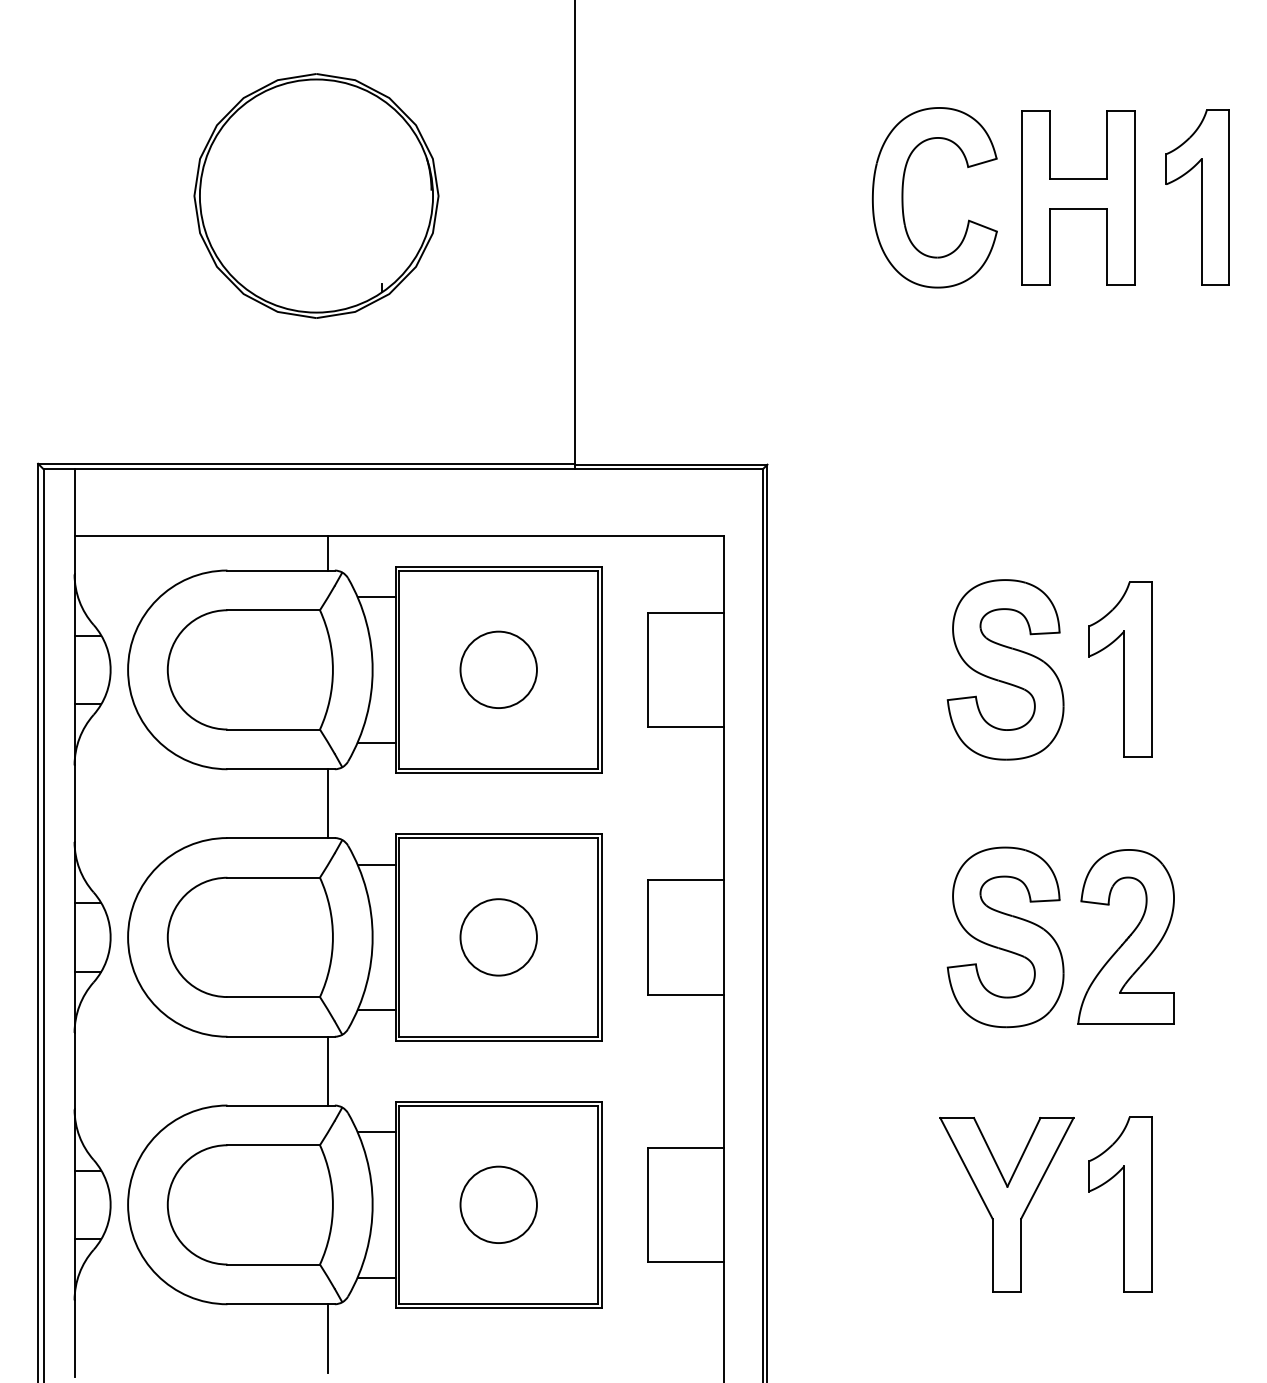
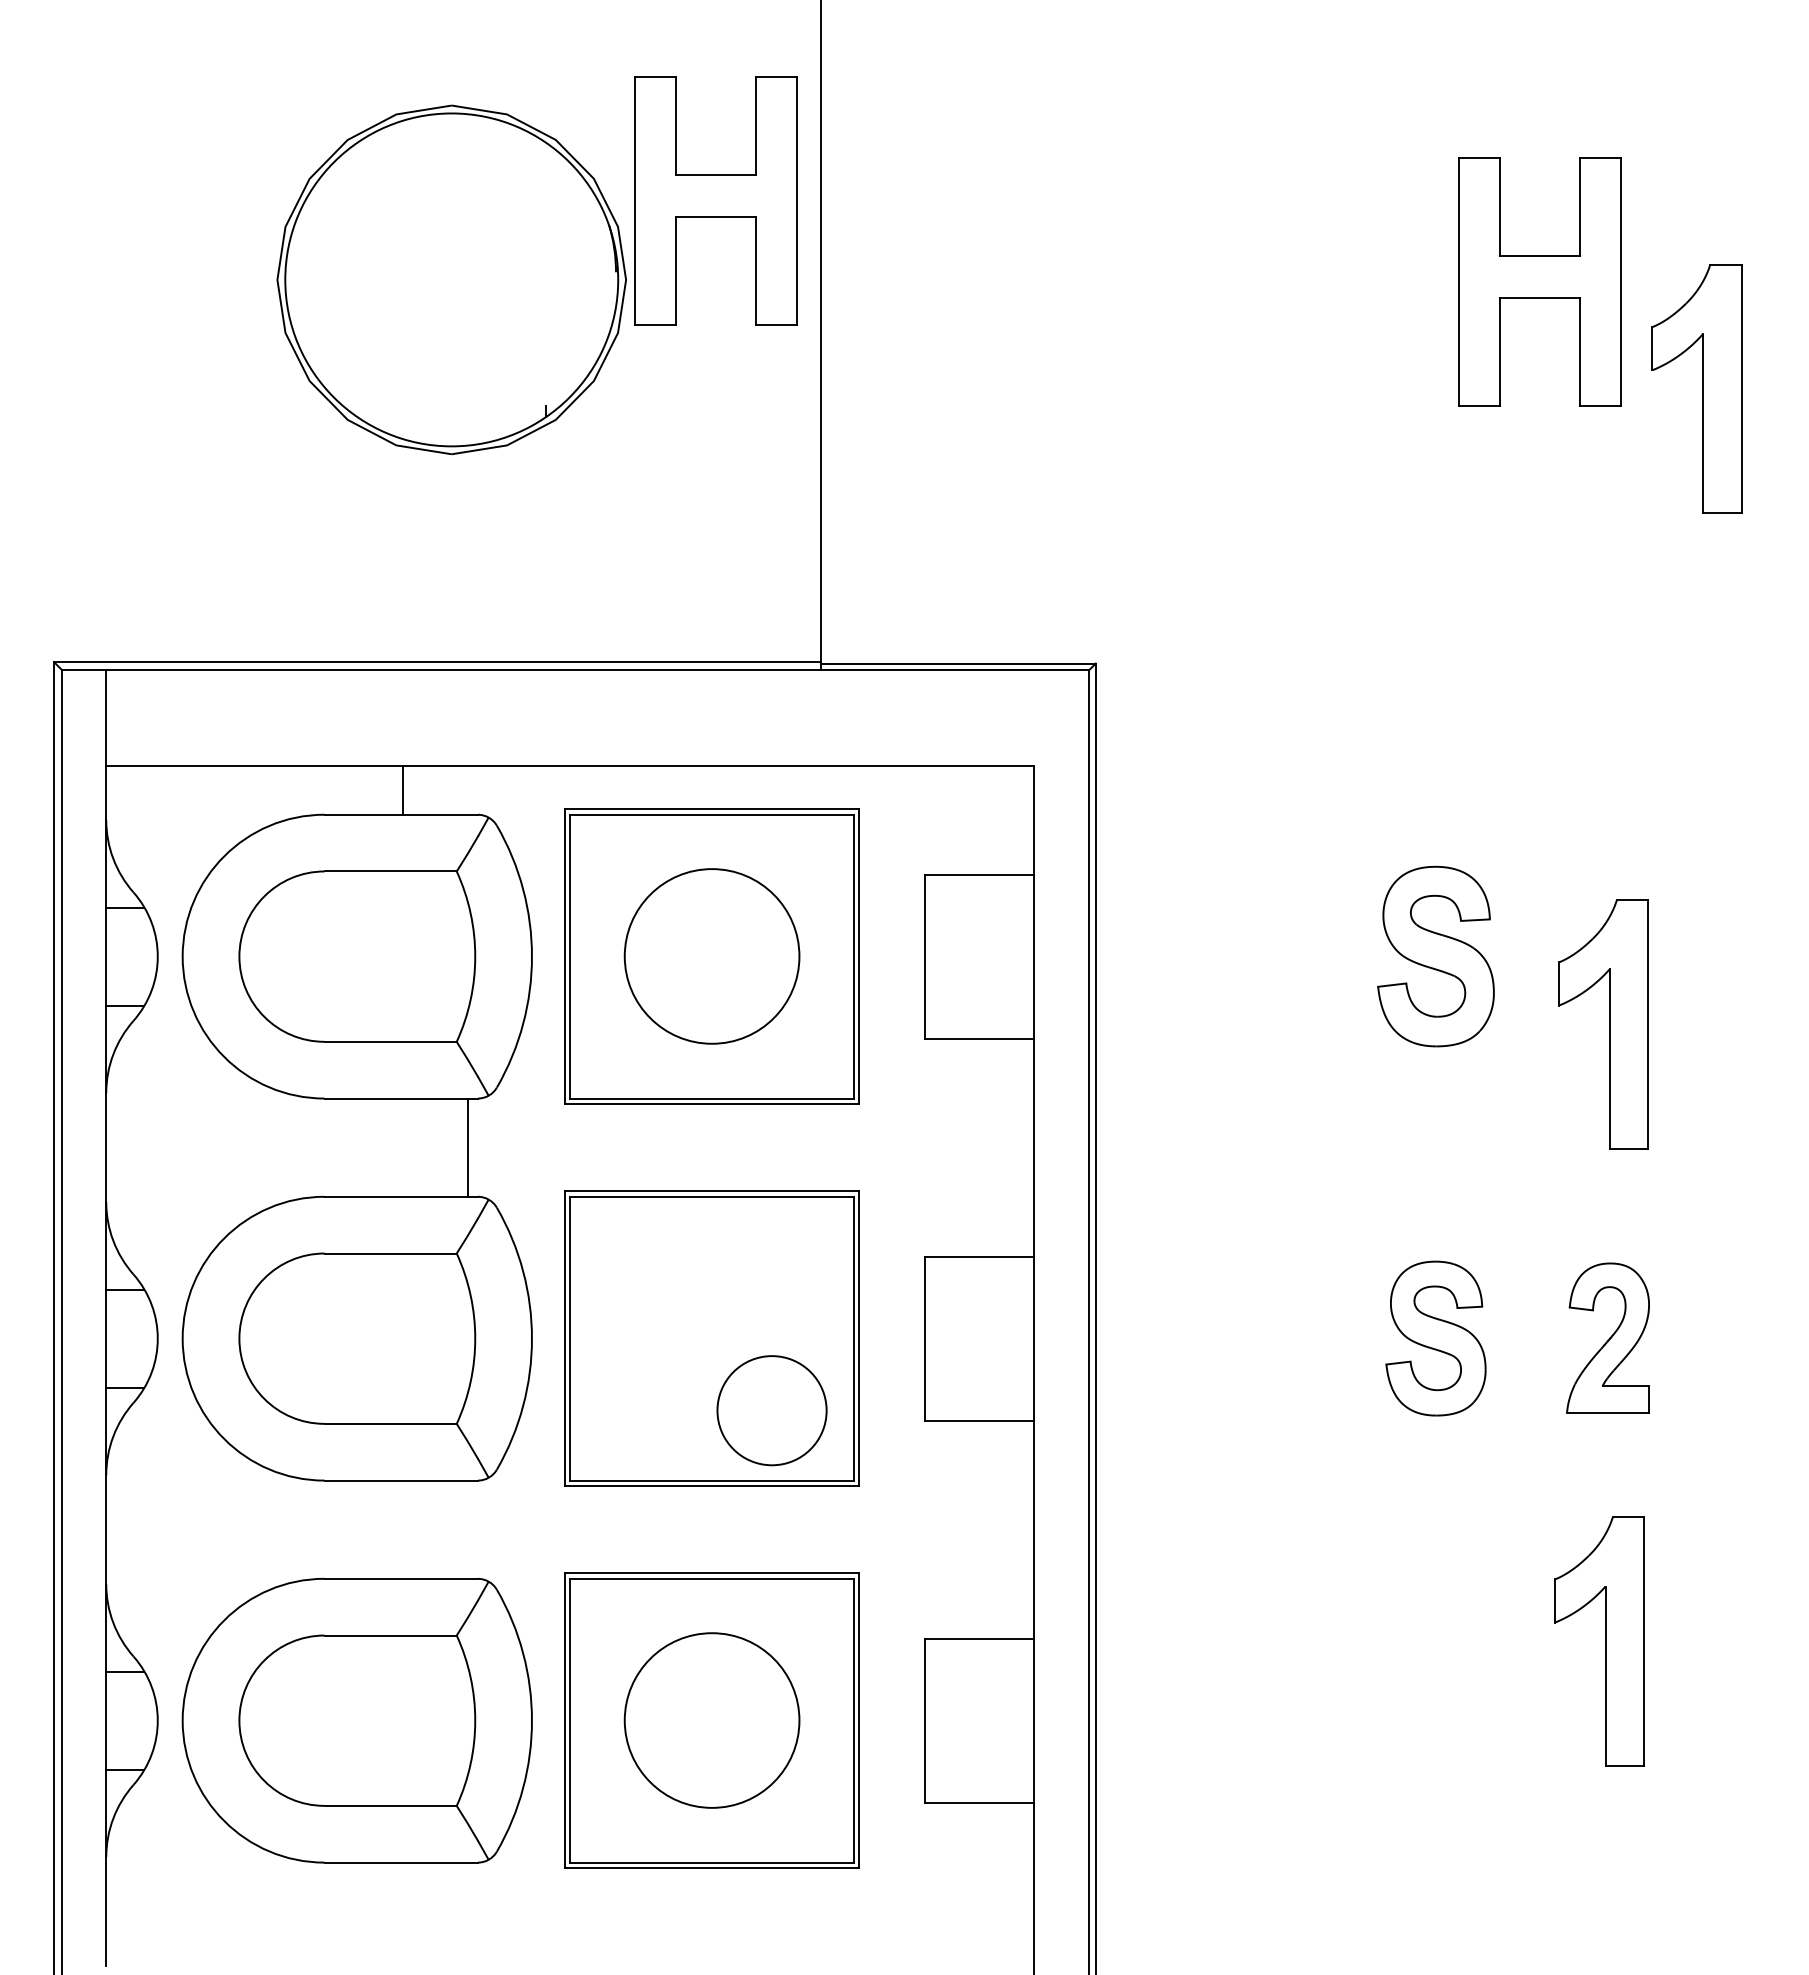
part: (501, 140) -> (715, 200), added
part: (903, 197) -> (1289, 282), removed
part: (1197, 197) -> (1696, 388), moved
line: (328, 552) -> (403, 789), moved
line: (376, 596) -> (537, 852), removed
circle: (498, 669) -> (711, 956), size x1.6
part: (1005, 669) -> (1435, 956), size x0.7
part: (1120, 669) -> (1603, 1024), moved
line: (376, 742) -> (537, 1060), removed
line: (376, 865) -> (537, 1235), removed
part: (1125, 936) -> (1607, 1337), size x0.6
circle: (498, 937) -> (771, 1410), moved
part: (1005, 937) -> (1435, 1338), size x0.6
line: (376, 1010) -> (537, 1442), removed
line: (328, 1071) -> (468, 1529), removed
line: (376, 1132) -> (537, 1617), removed
circle: (498, 1204) -> (711, 1720), size x1.6
part: (1006, 1204) -> (1437, 1720), removed
part: (1120, 1204) -> (1599, 1641), moved
line: (376, 1277) -> (537, 1824), removed
line: (328, 1338) -> (468, 1911), removed

